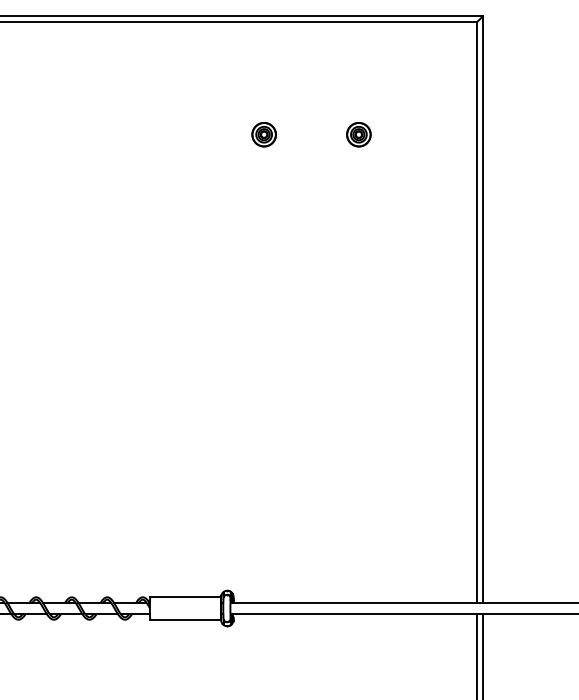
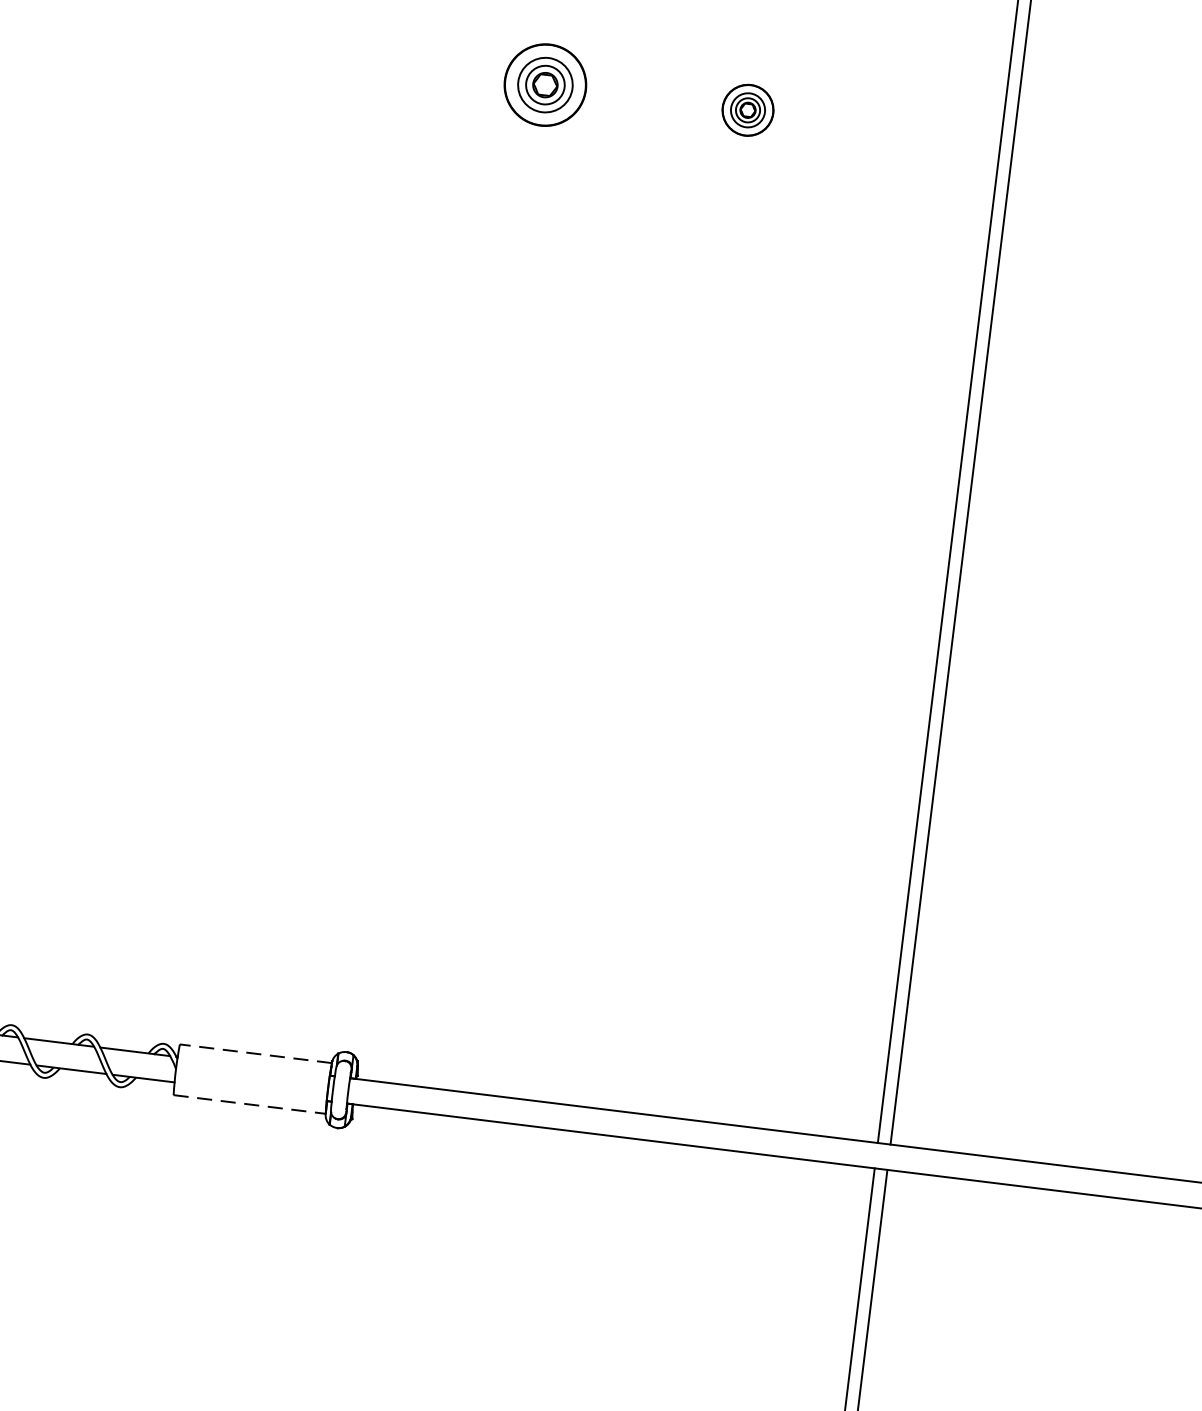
part: (263, 134) -> (543, 84), size x1.6
line: (185, 596) -> (255, 1053), solid -> dashed
line: (185, 620) -> (249, 1104), solid -> dashed

